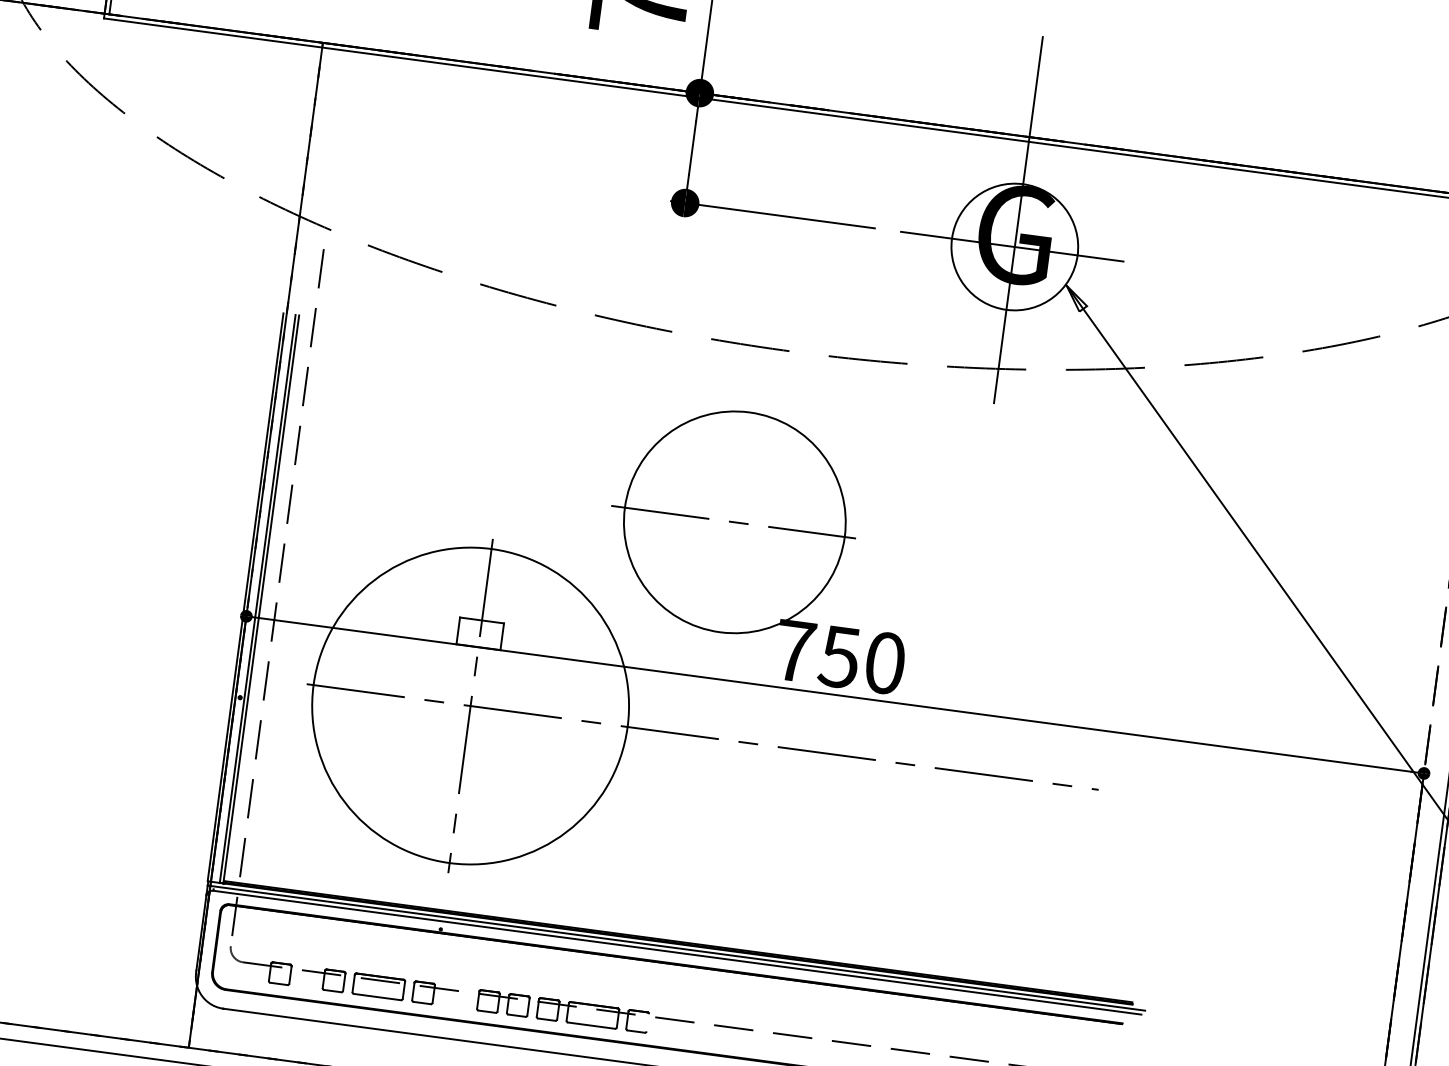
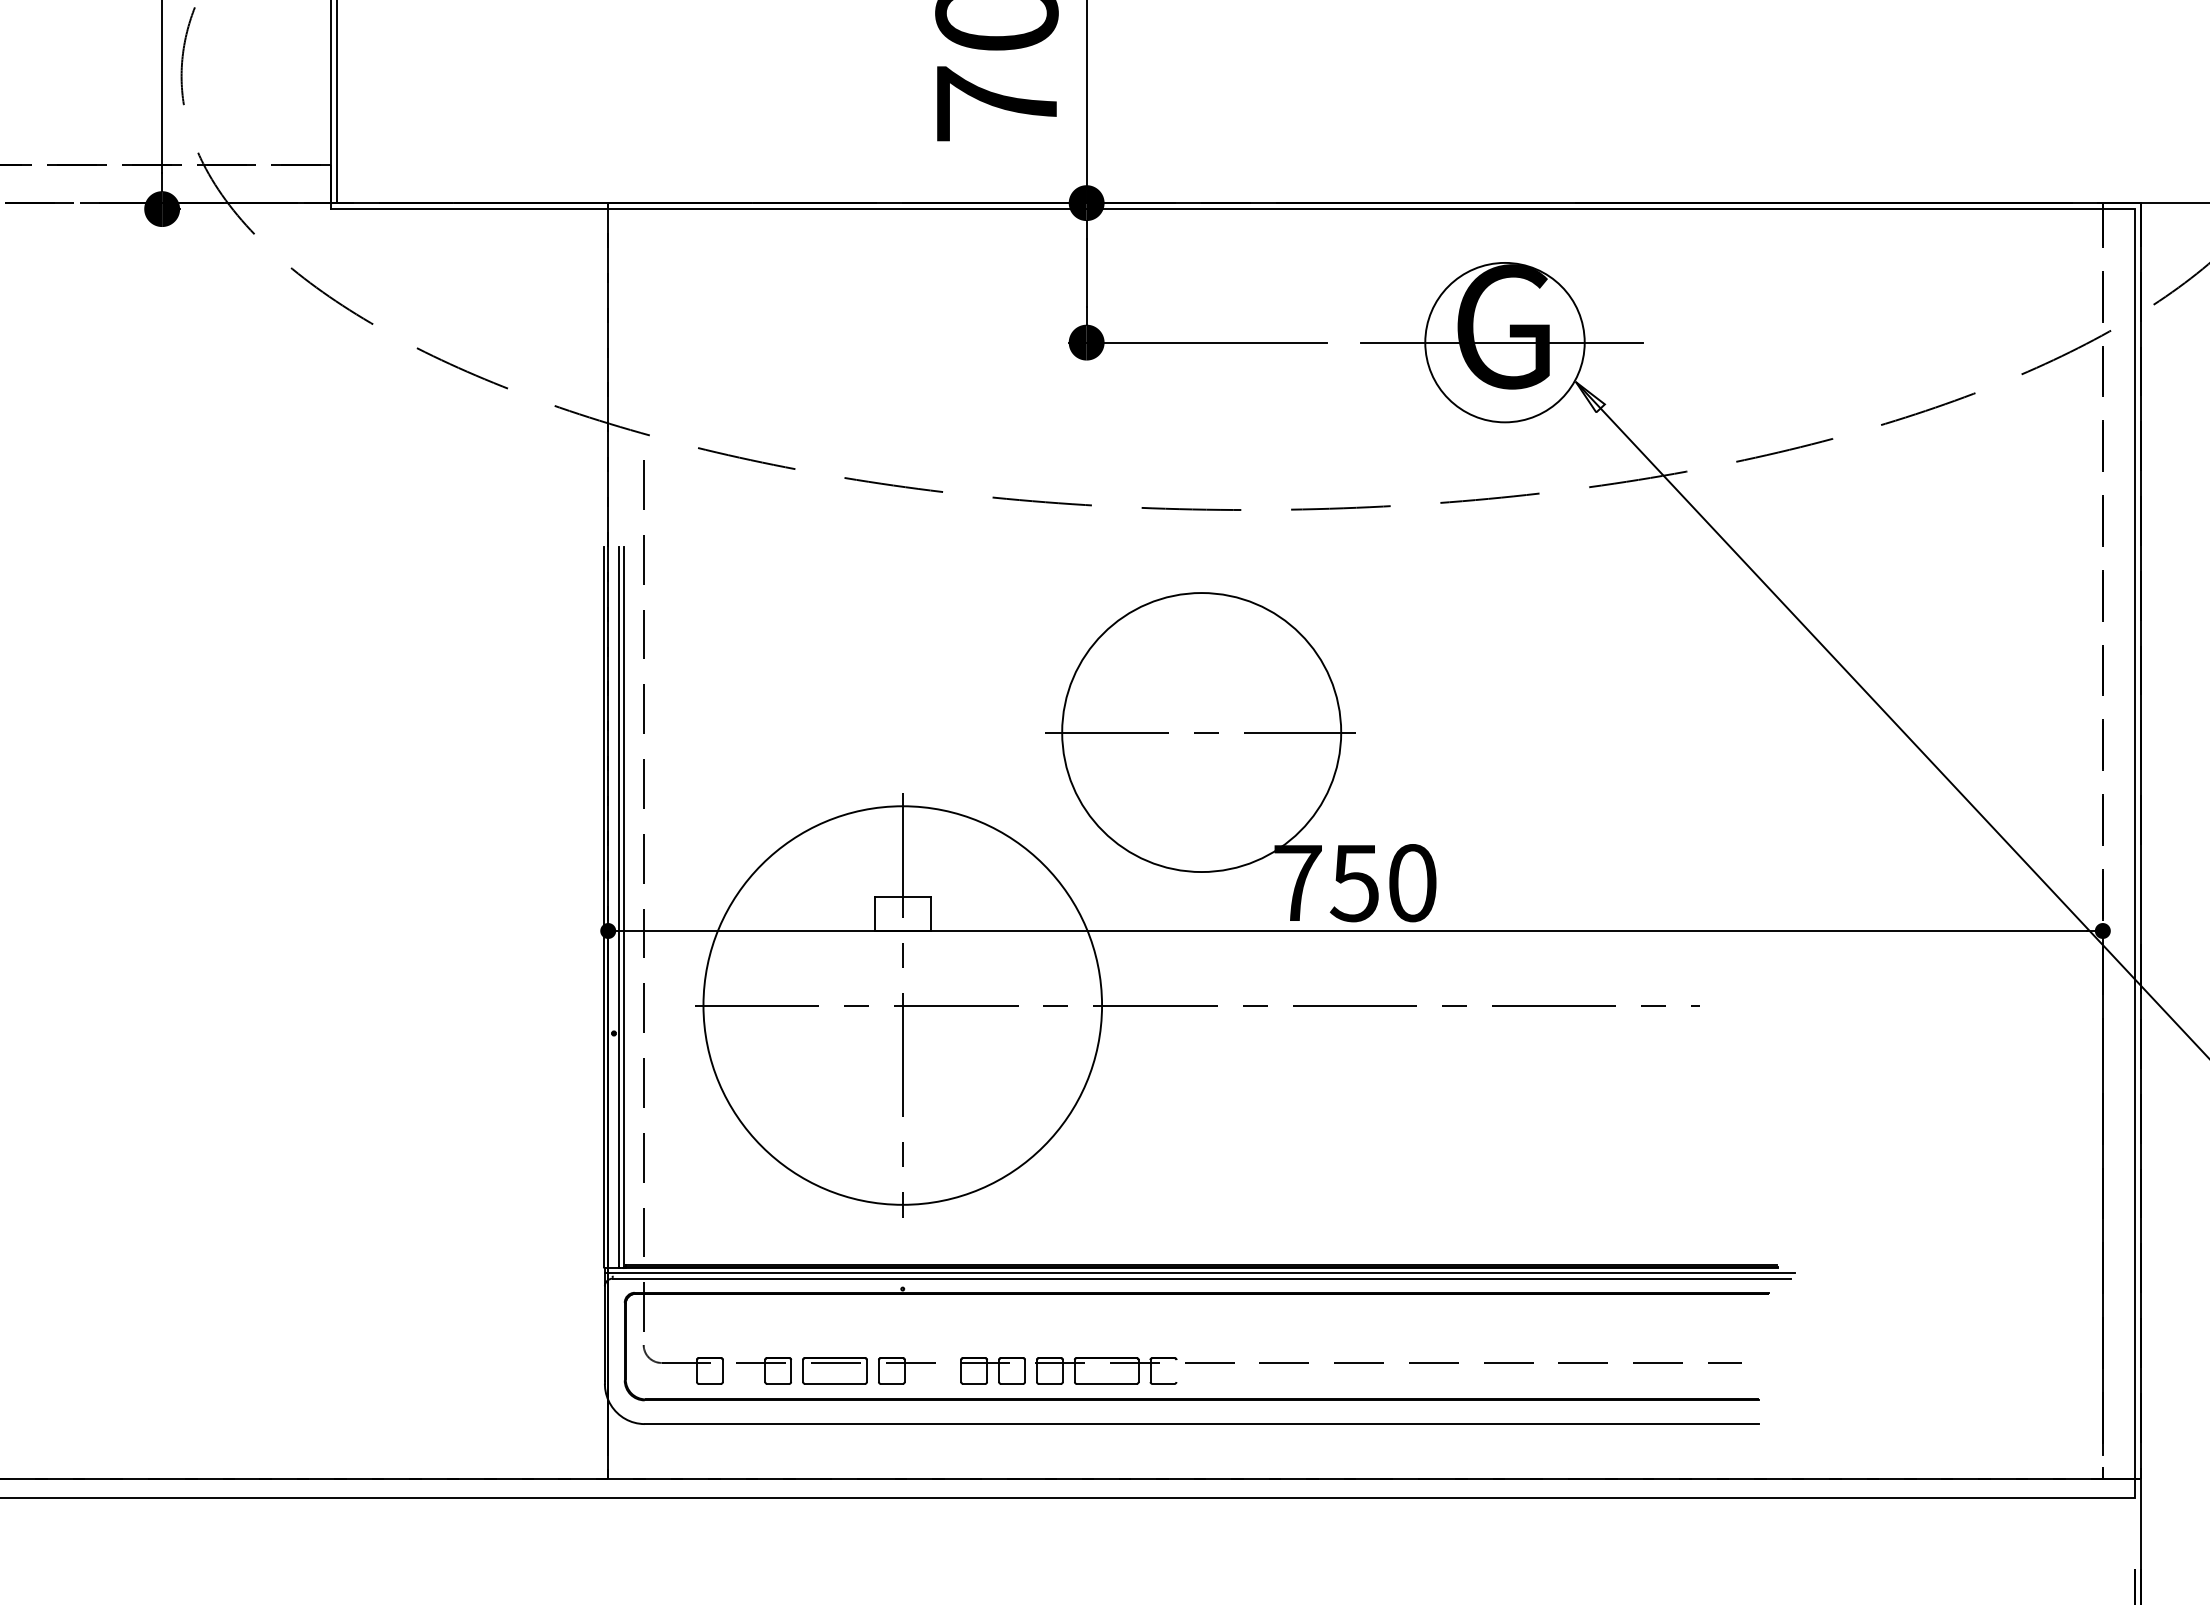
line: (1018, 220) -> (1505, 308), removed

